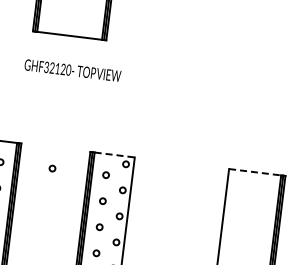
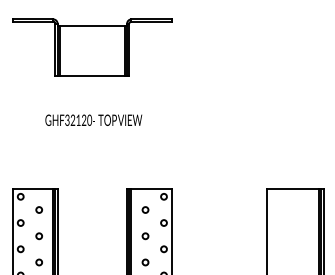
text: (72, 69) -> (93, 119), moved
line: (115, 154) -> (152, 188), dashed -> solid
circle: (52, 168) -> (91, 209), removed
line: (255, 171) -> (293, 188), dashed -> solid

